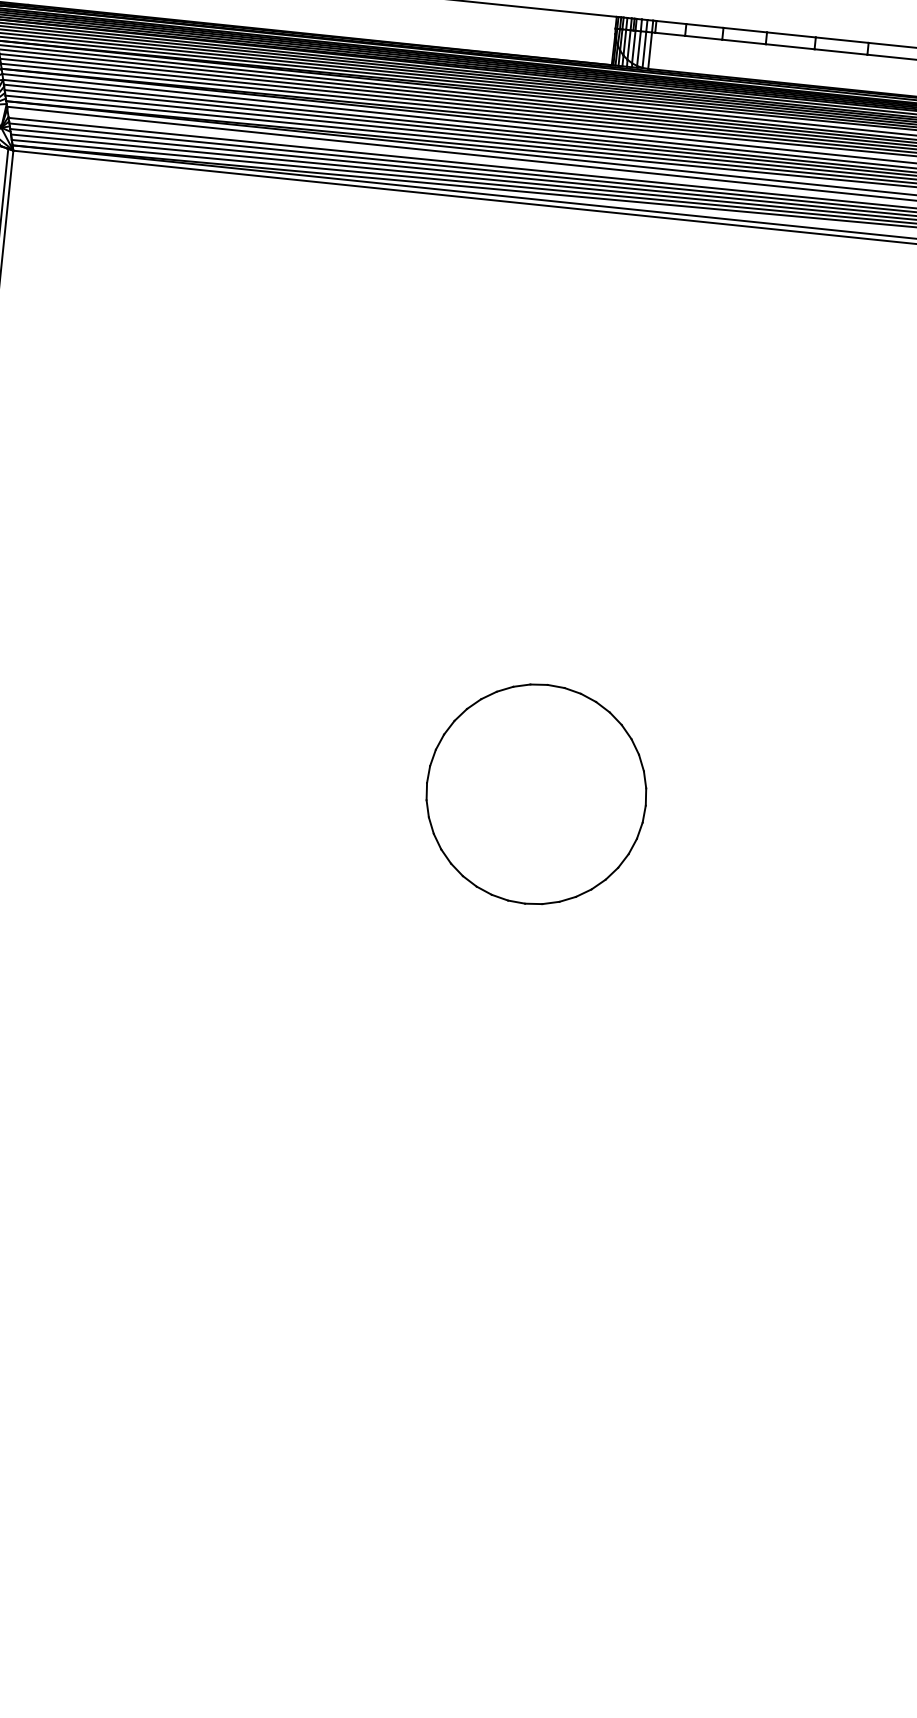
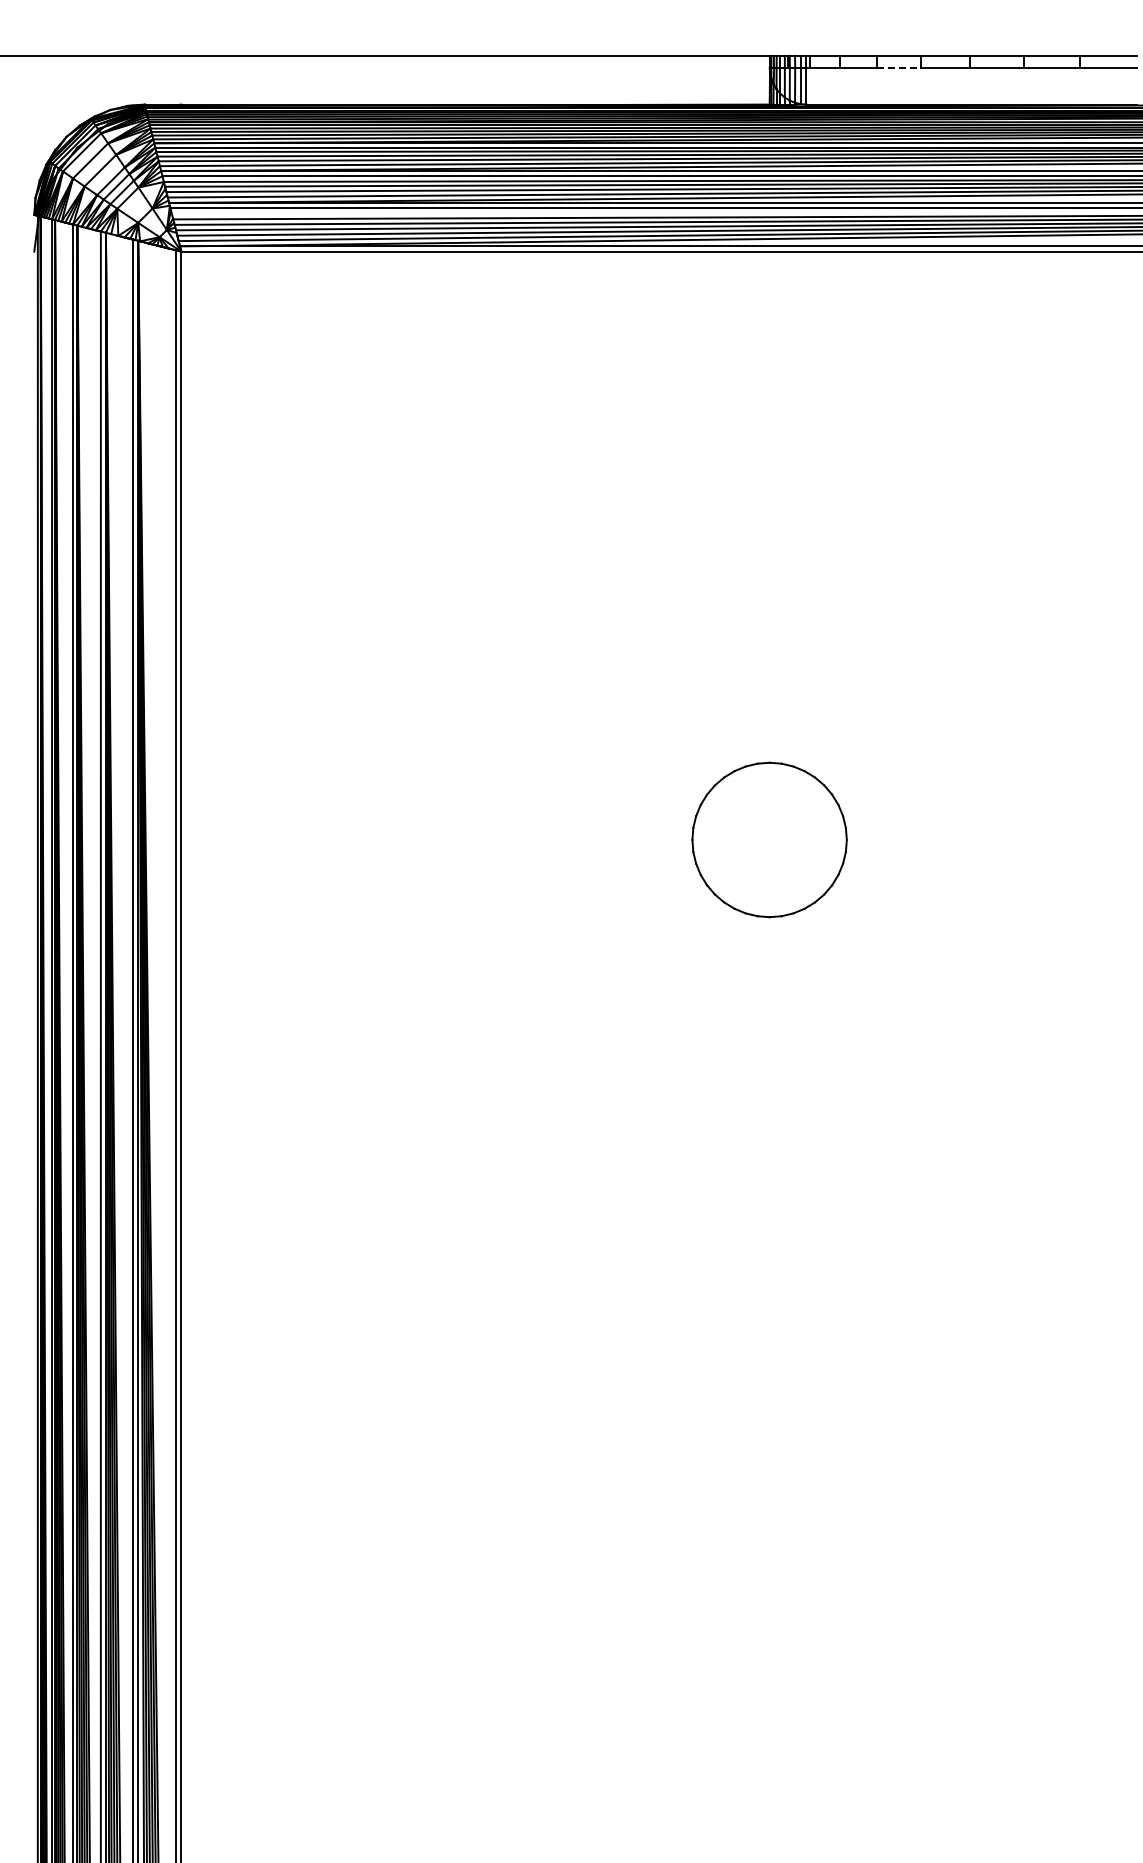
line: (744, 41) -> (899, 67), solid -> dashed
part: (536, 793) -> (769, 839), size x0.7

